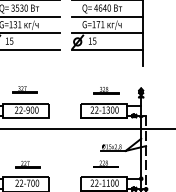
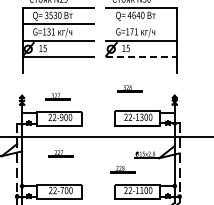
line: (106, 17) -> (140, 24), removed
line: (107, 50) -> (141, 57), solid -> dashed
part: (105, 90) -> (129, 88), moved
part: (26, 164) -> (60, 153), moved
part: (105, 164) -> (122, 169), moved

